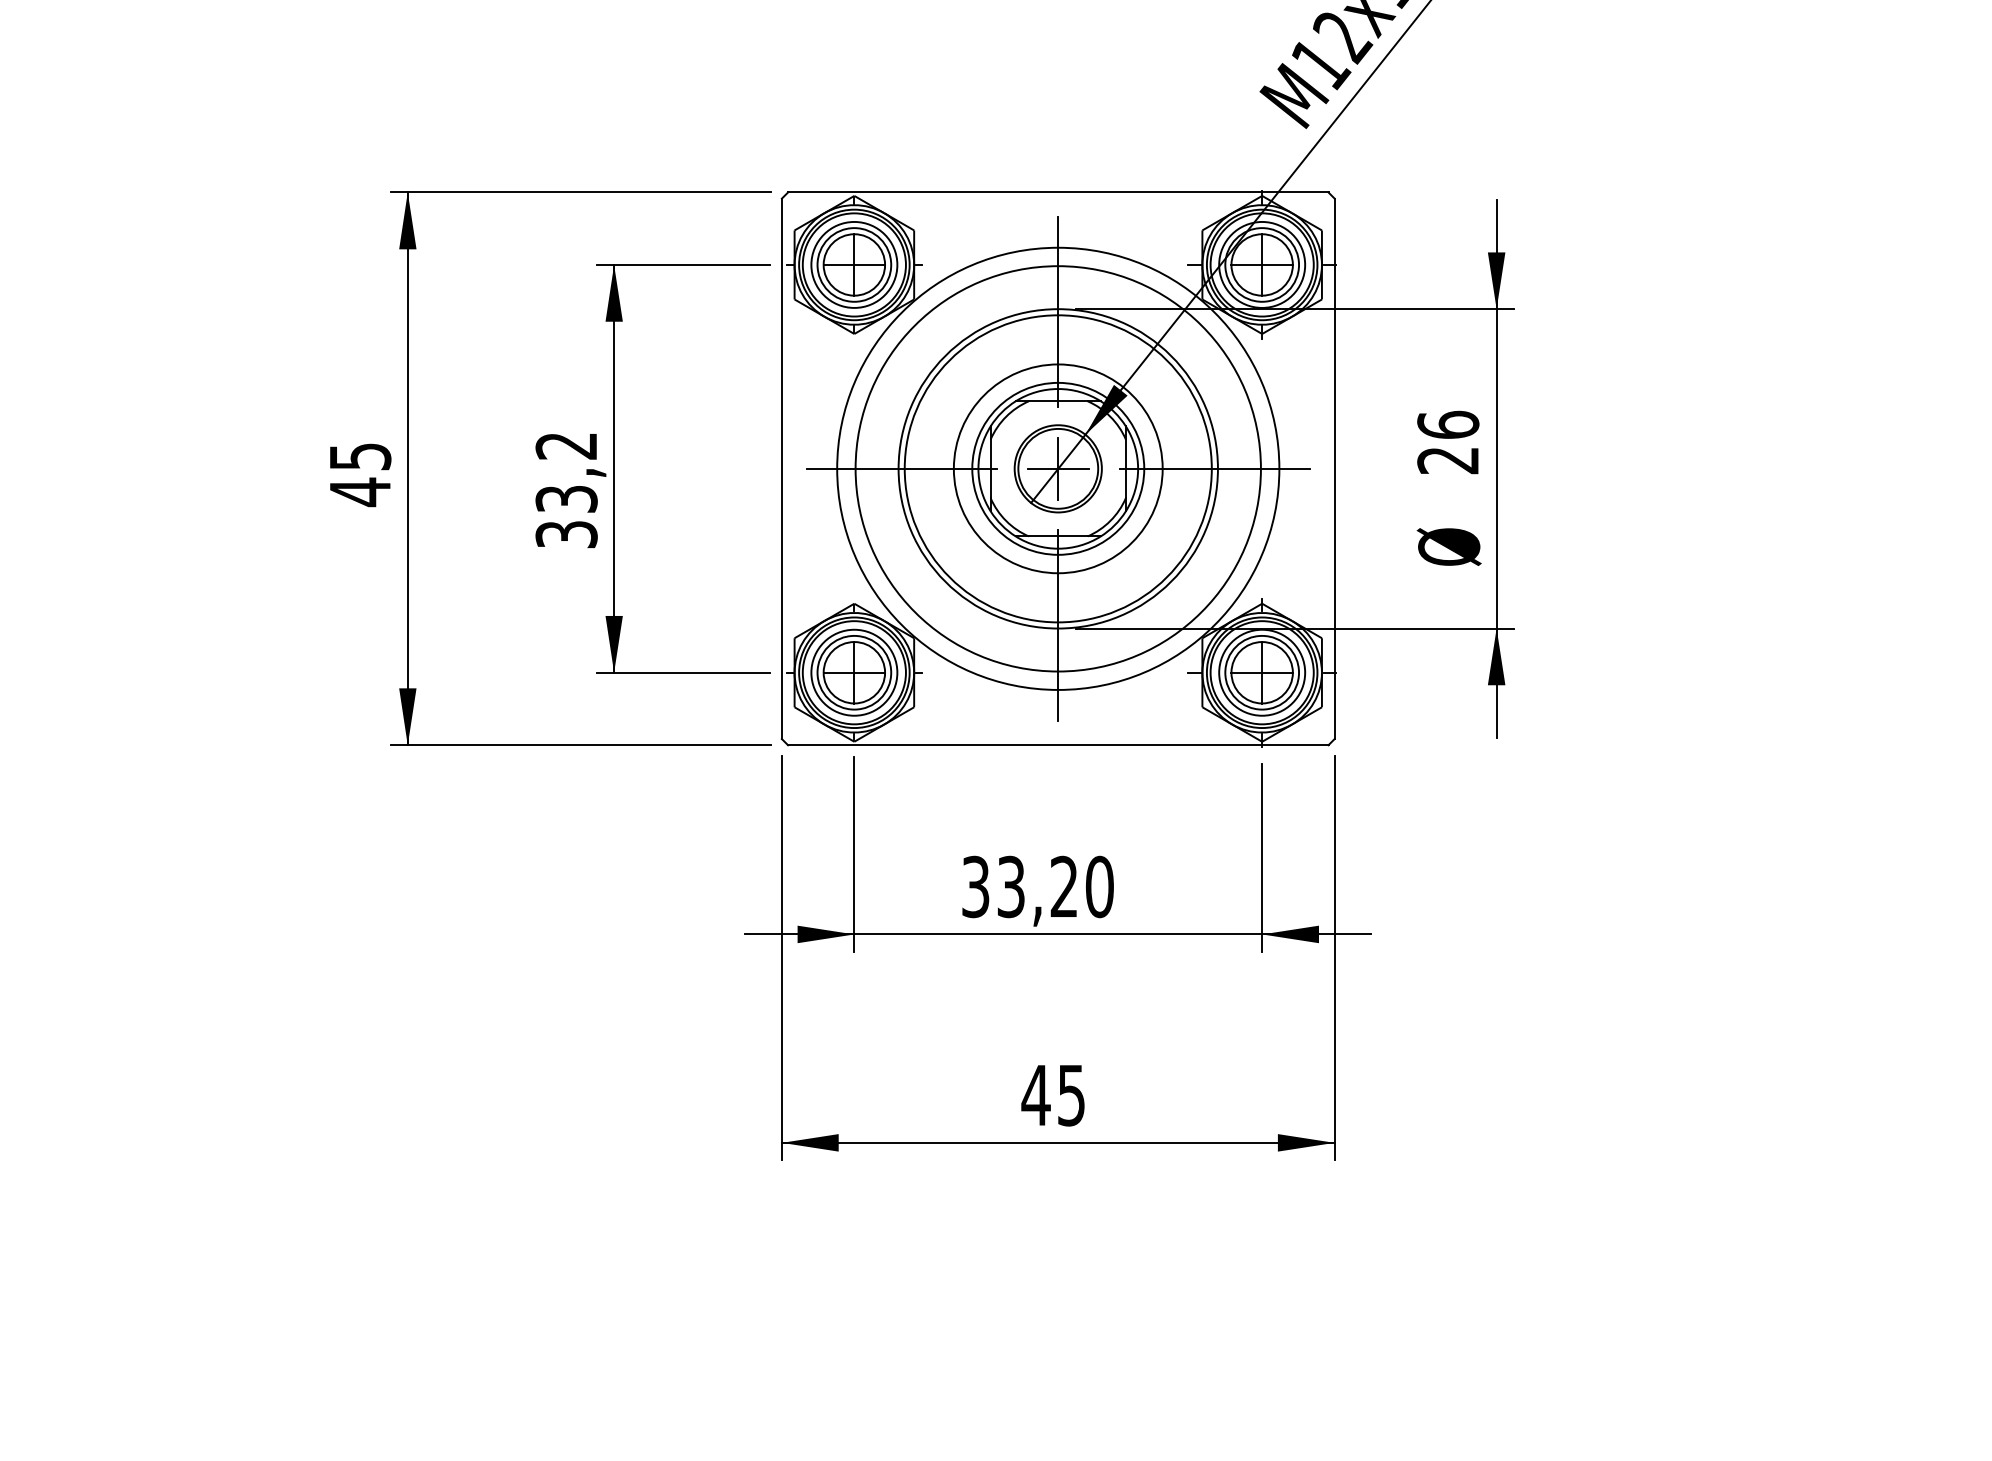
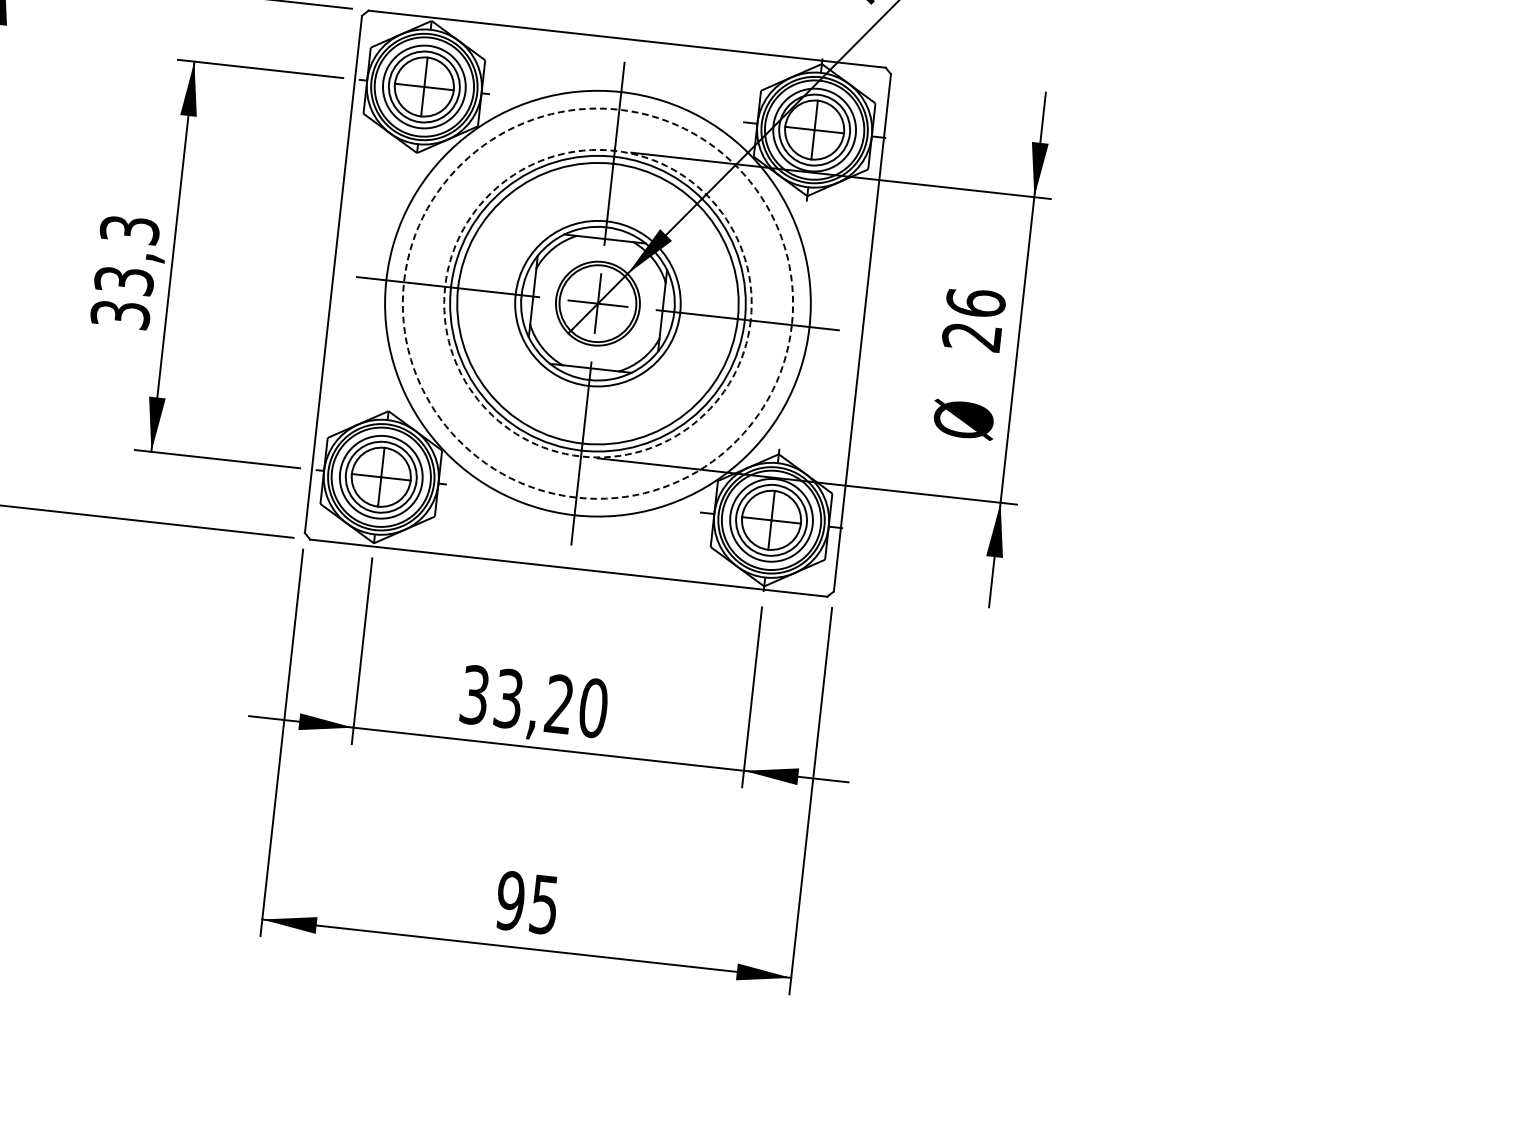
text: (566, 445) -> (129, 229), 33,2 -> 33,3
circle: (1057, 468) -> (597, 303), size x1.4
circle: (1057, 468) -> (597, 303), solid -> dashed
circle: (1057, 468) -> (597, 303), solid -> dashed
text: (1035, 1095) -> (509, 900), 45 -> 95

